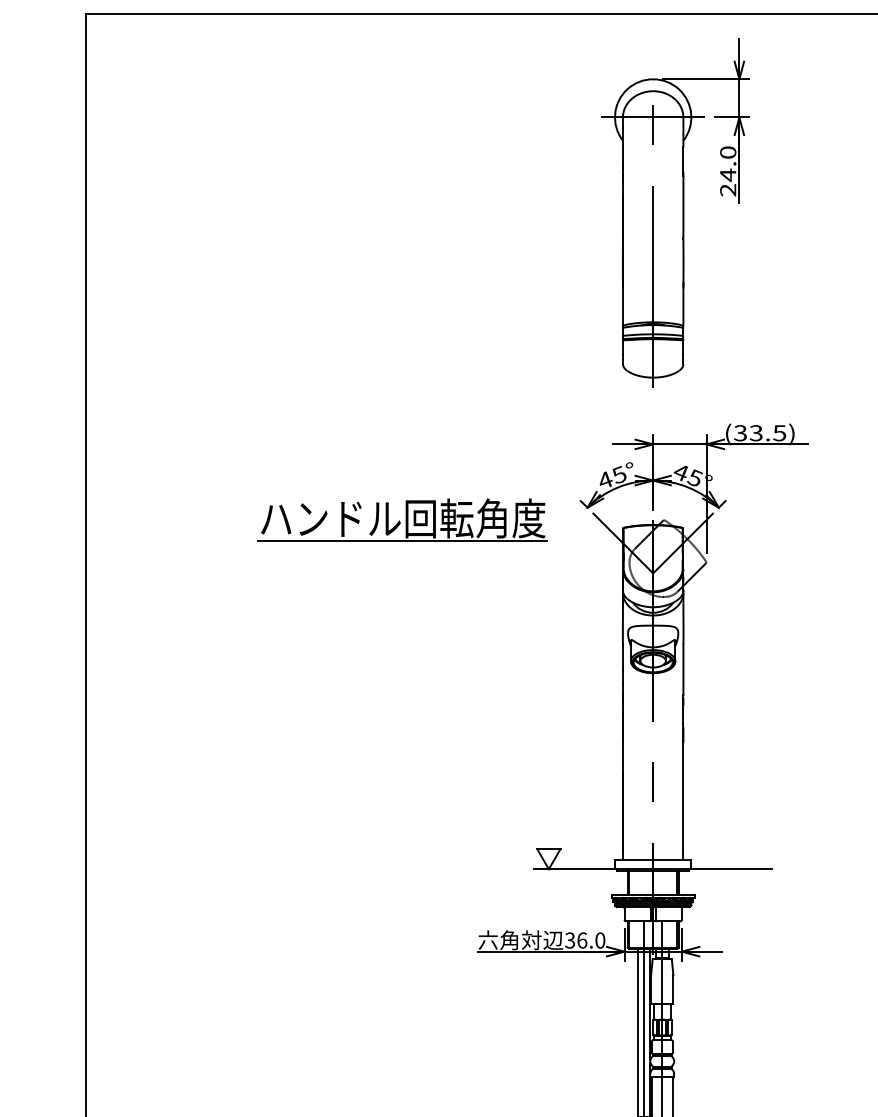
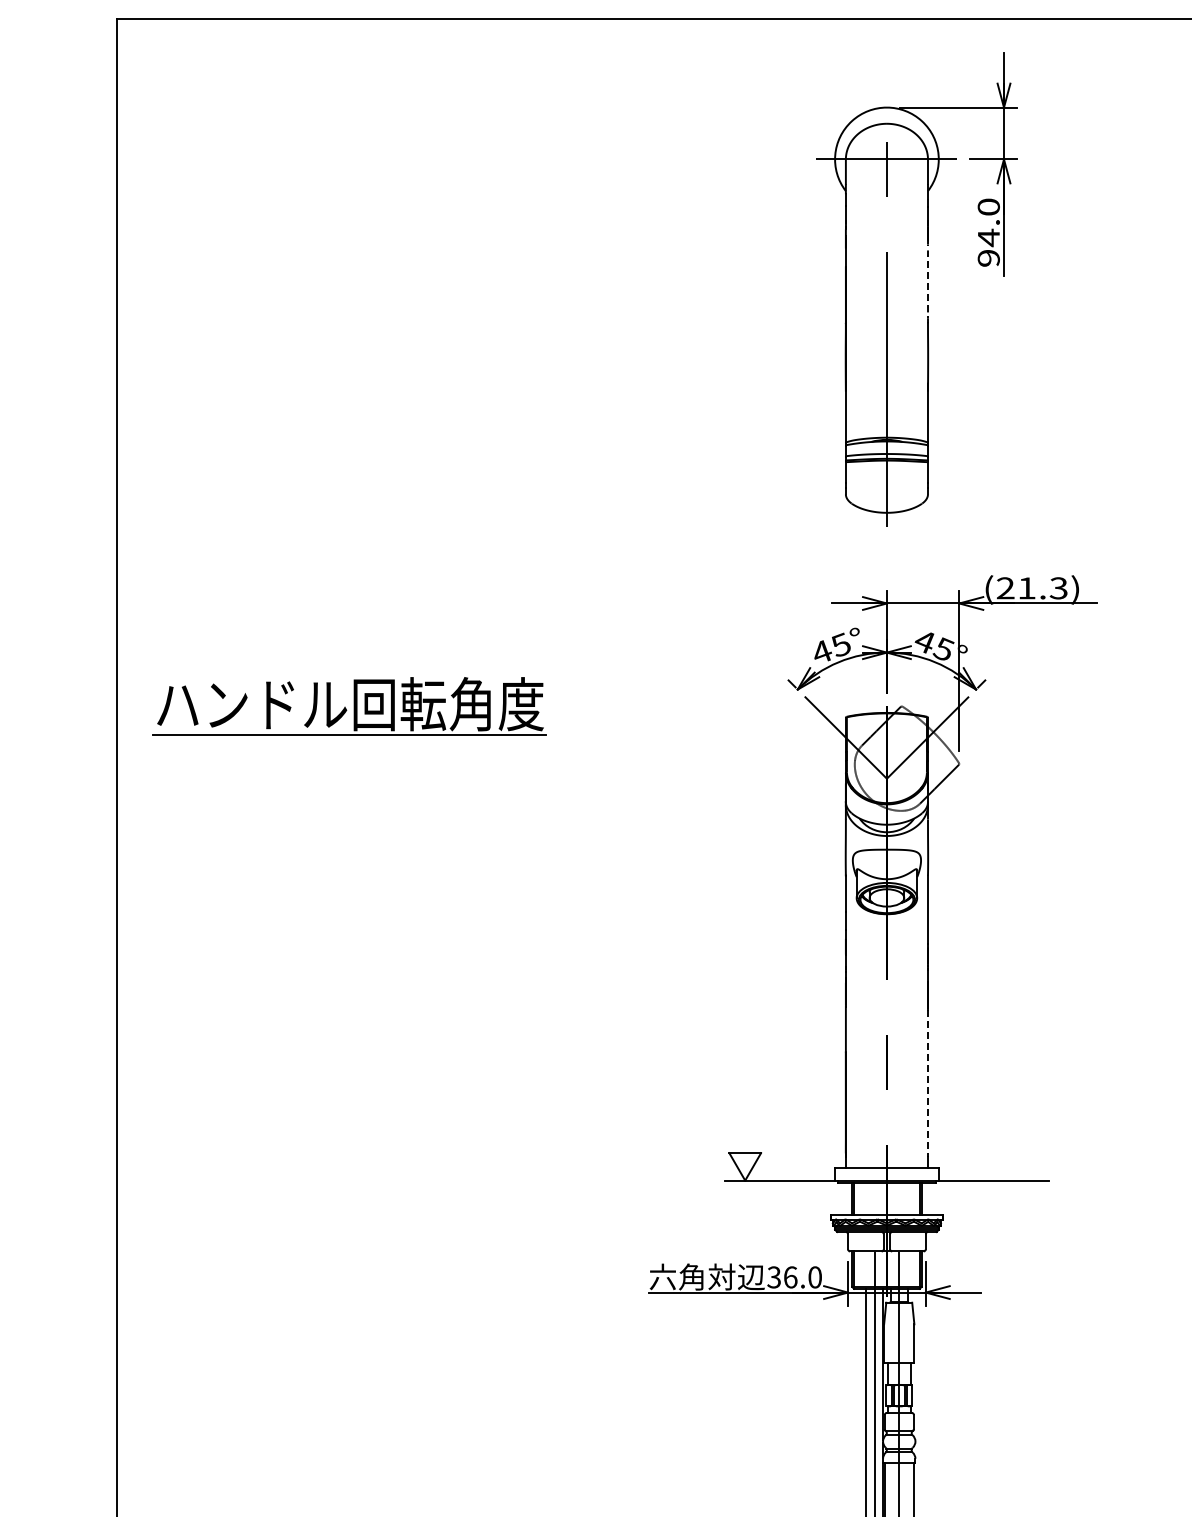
text: (727, 189) -> (988, 257), 24.0 -> 94.0
arc: (683, 207) -> (927, 281), solid -> dashed
text: (759, 433) -> (1031, 588), (33.5) -> (21.3)
part: (402, 520) -> (349, 706), moved
line: (683, 798) -> (927, 1084), solid -> dashed

